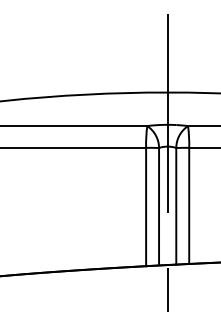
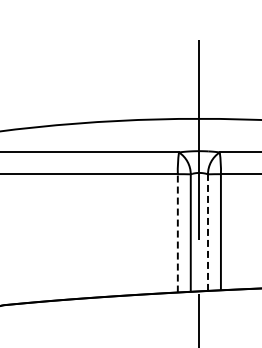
line: (145, 206) -> (177, 232), solid -> dashed
line: (175, 206) -> (207, 232), solid -> dashed

